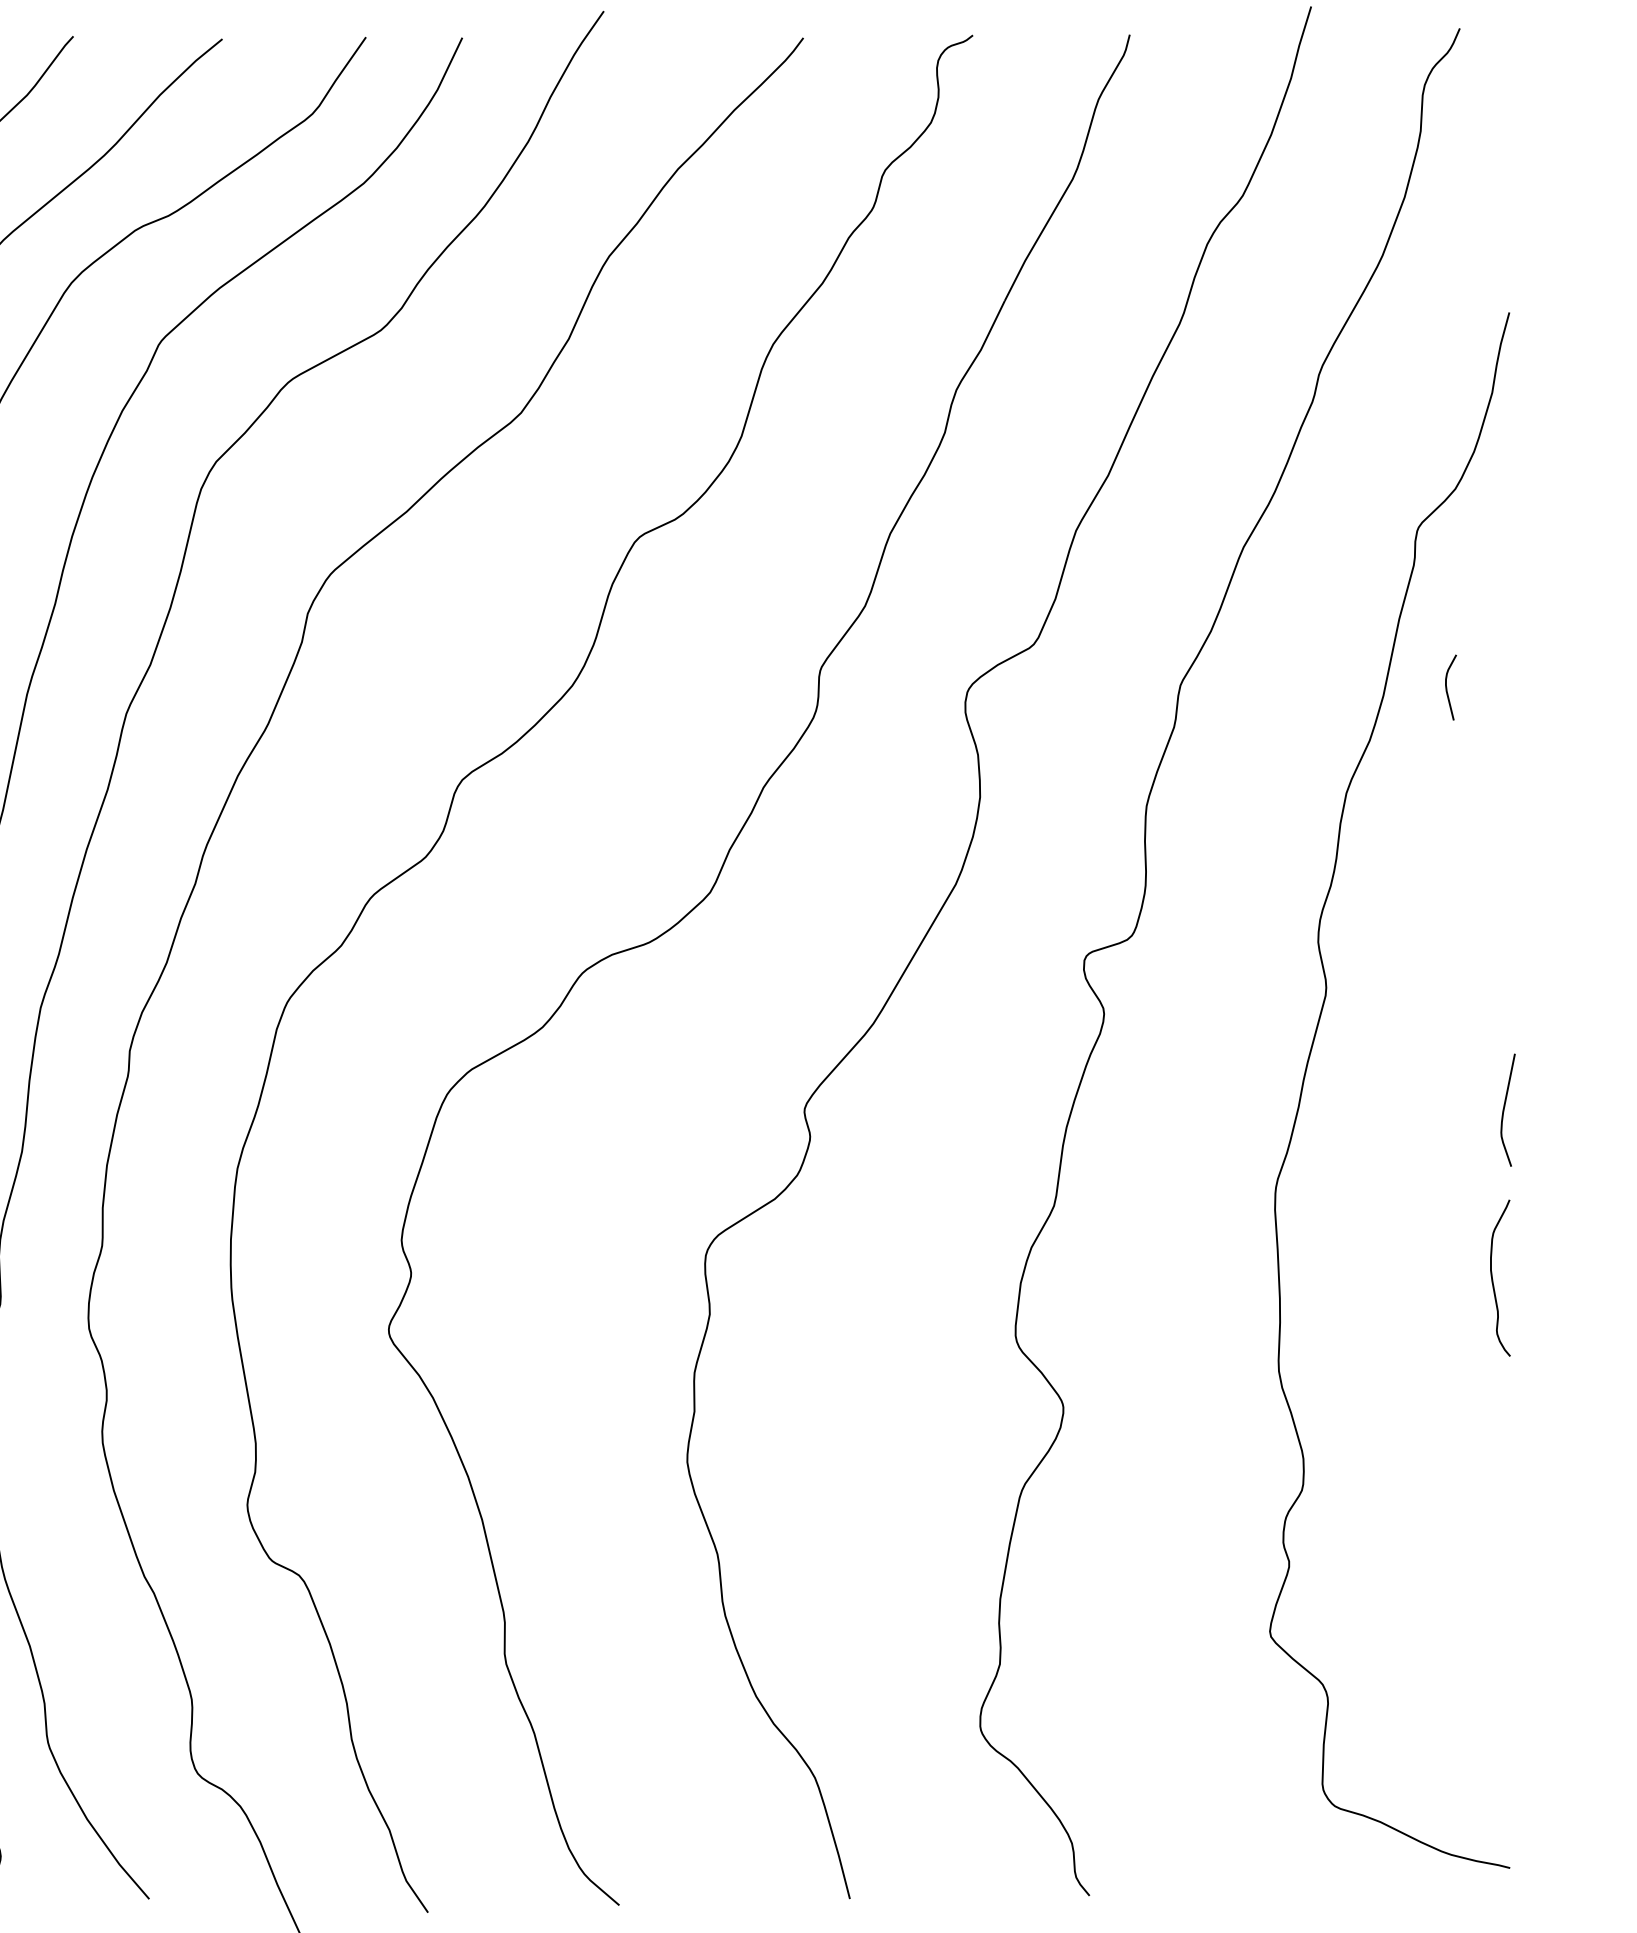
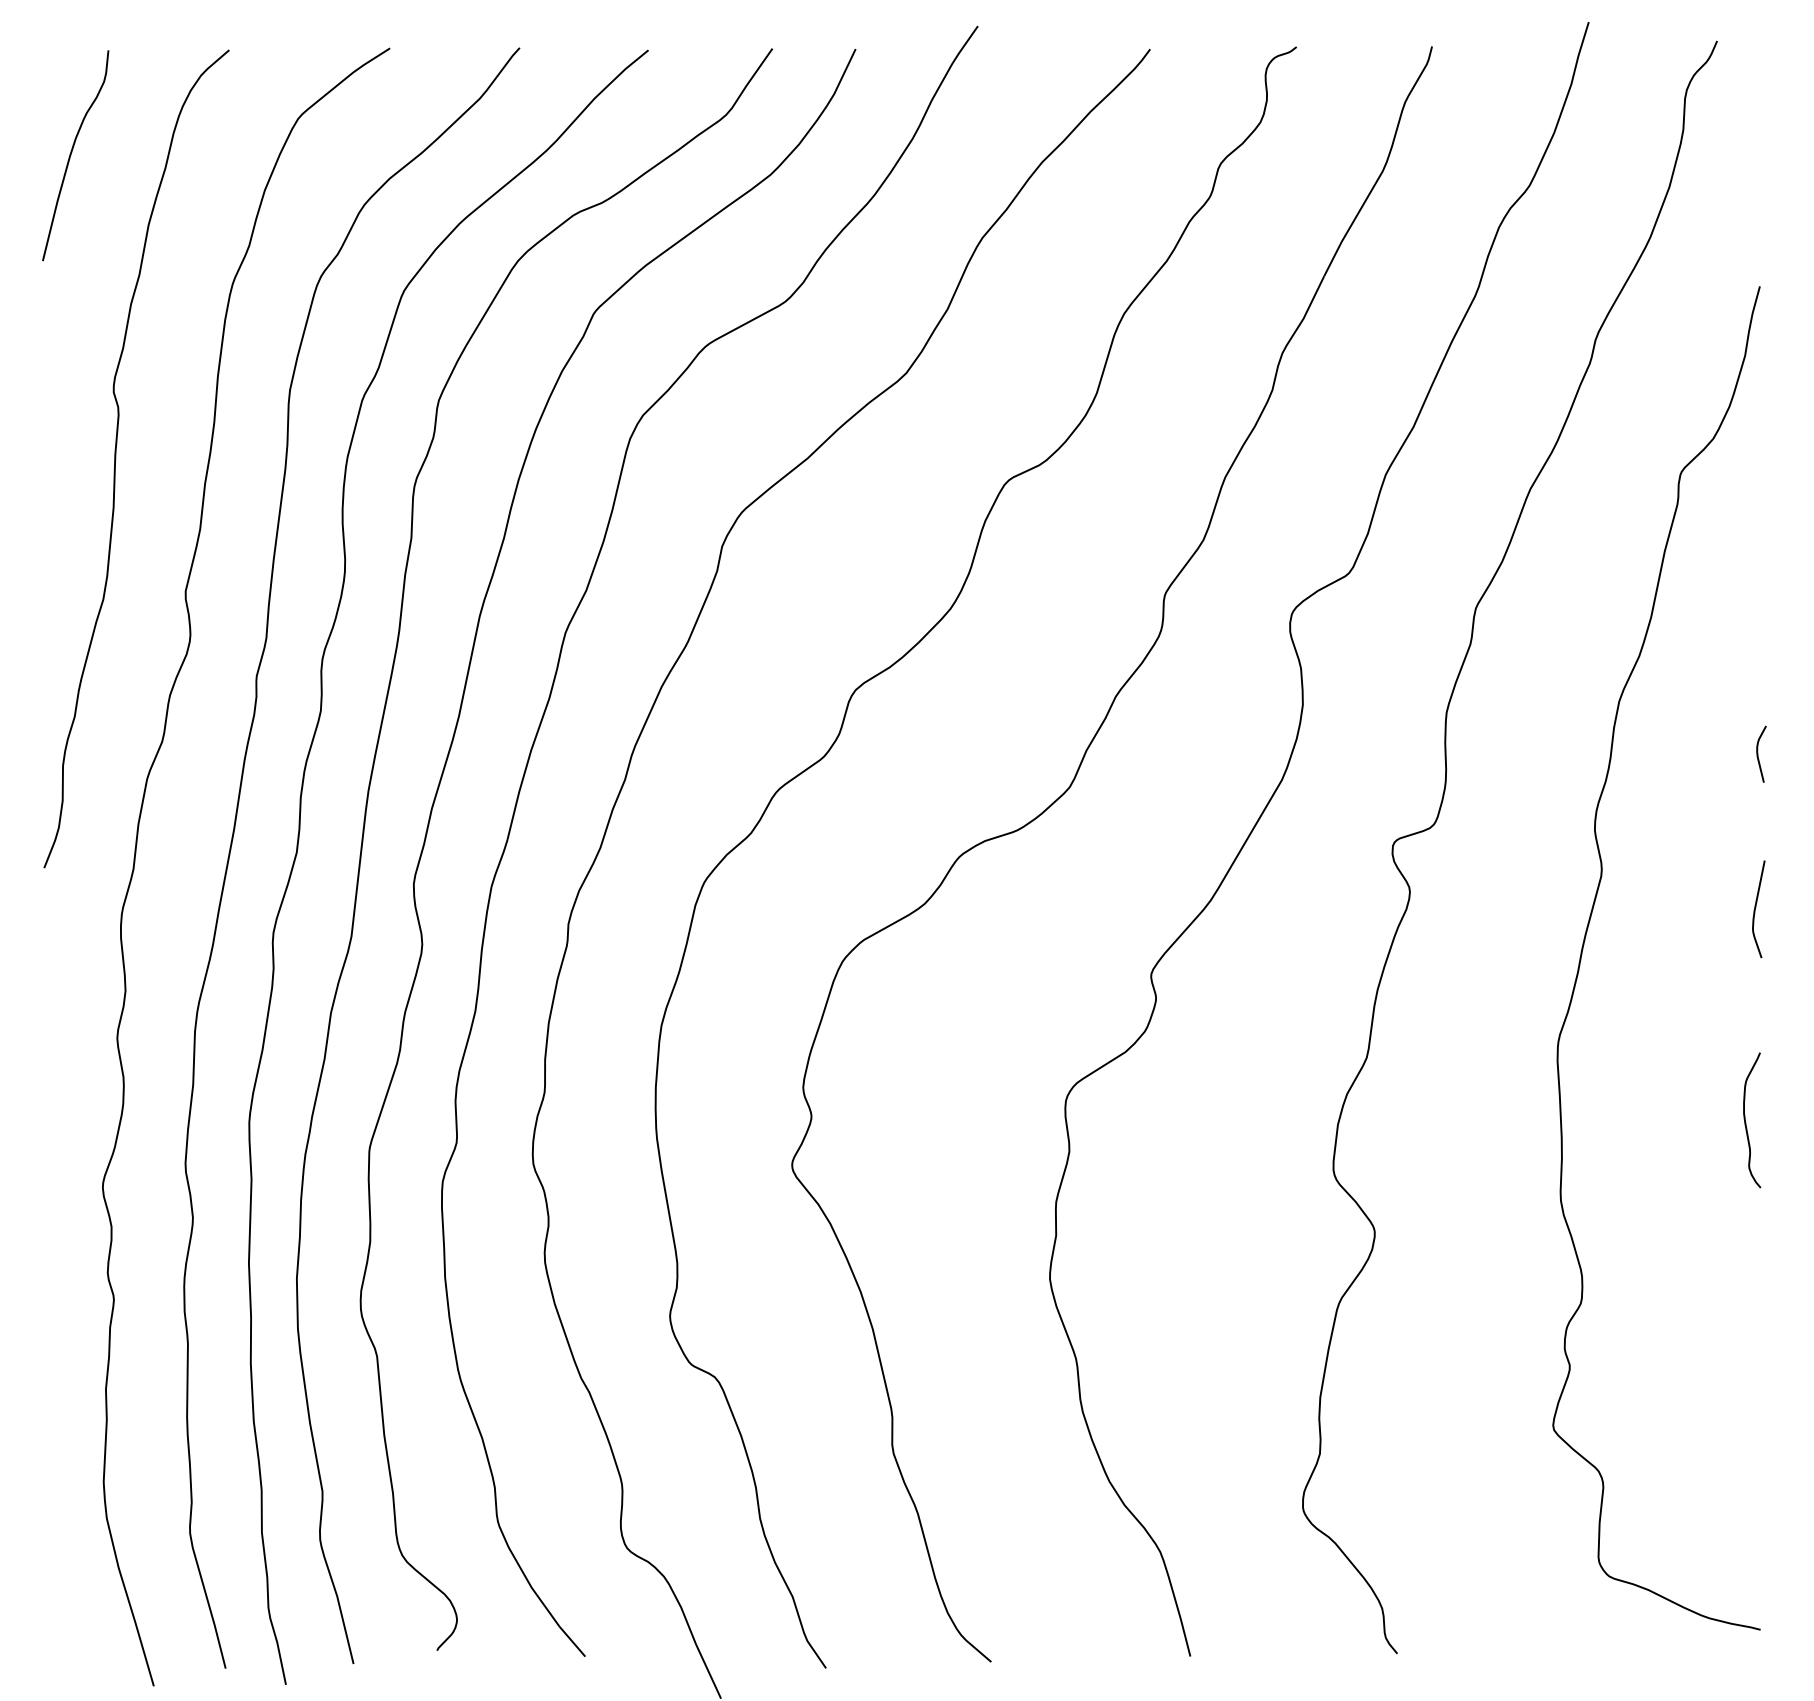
curve: (1447, 686) -> (1758, 753), moved
curve: (1505, 1108) -> (1756, 907), moved

